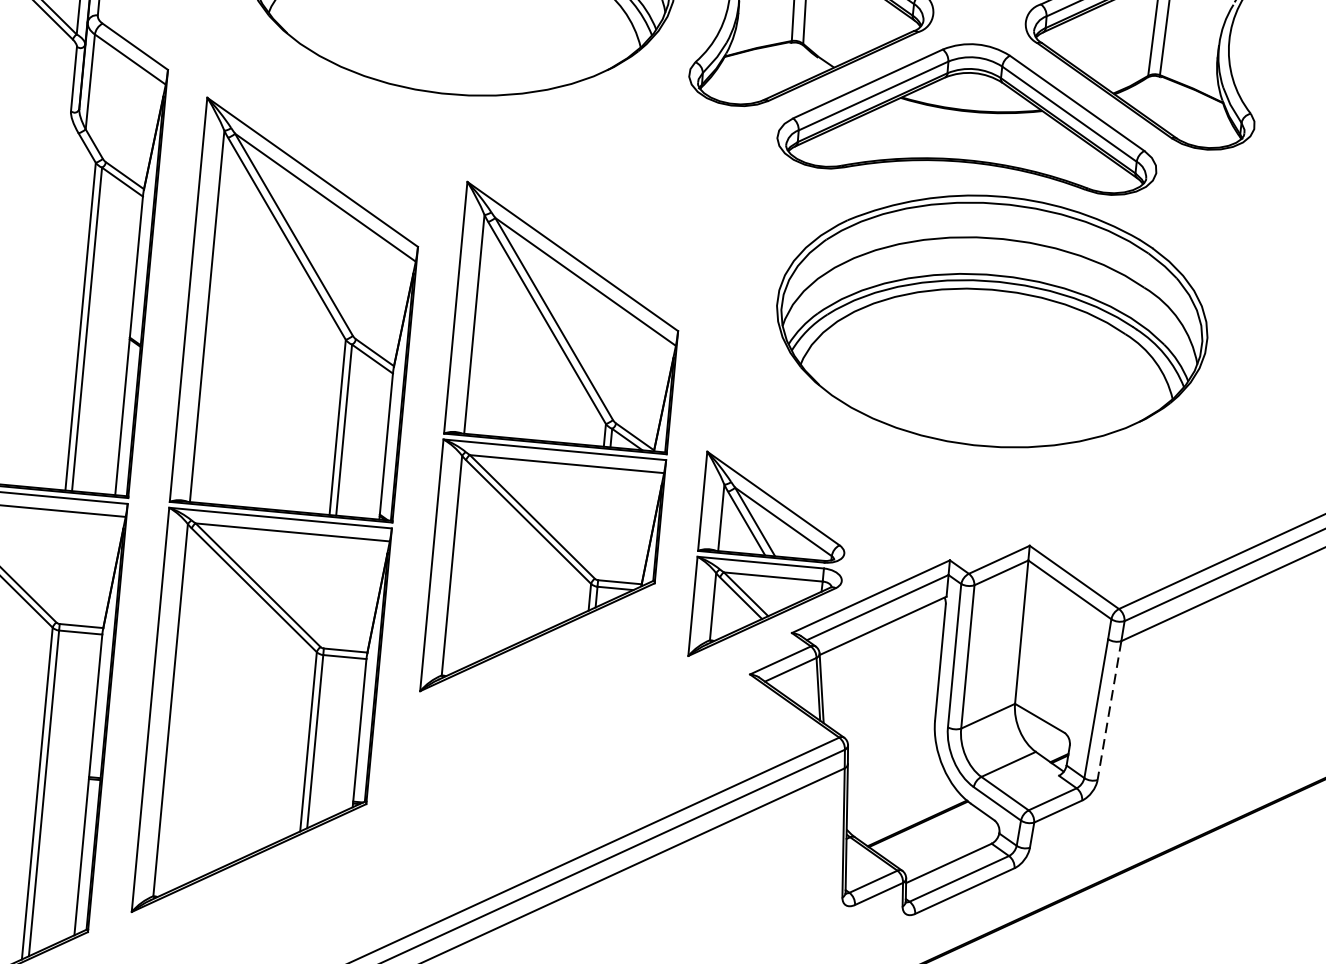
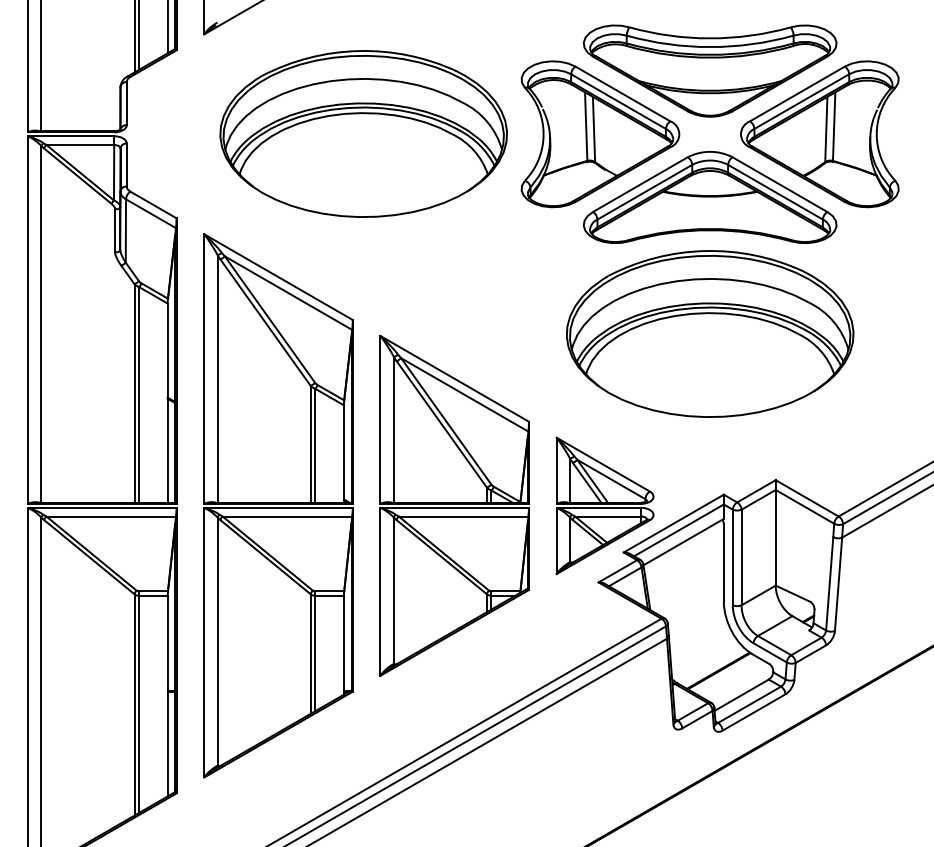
part: (992, 320) -> (710, 333), moved
part: (554, 446) -> (454, 505), moved
line: (1109, 710) -> (838, 584), dashed -> solid

